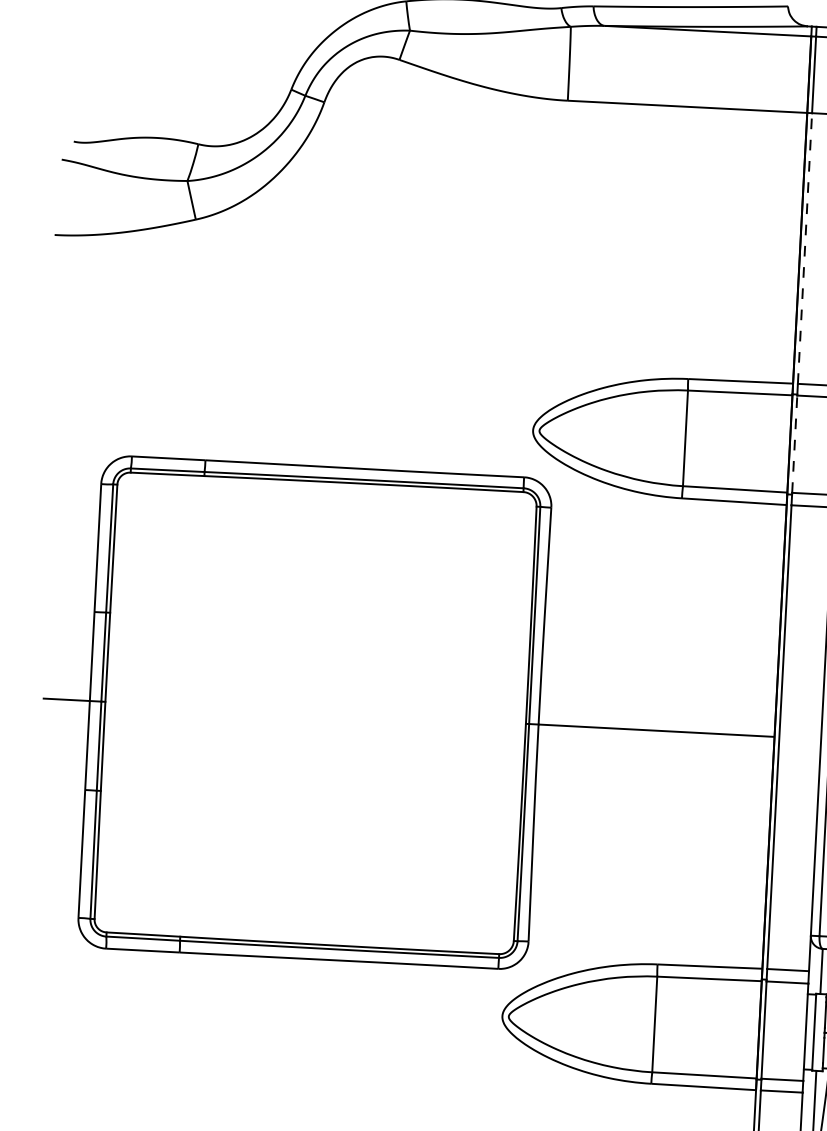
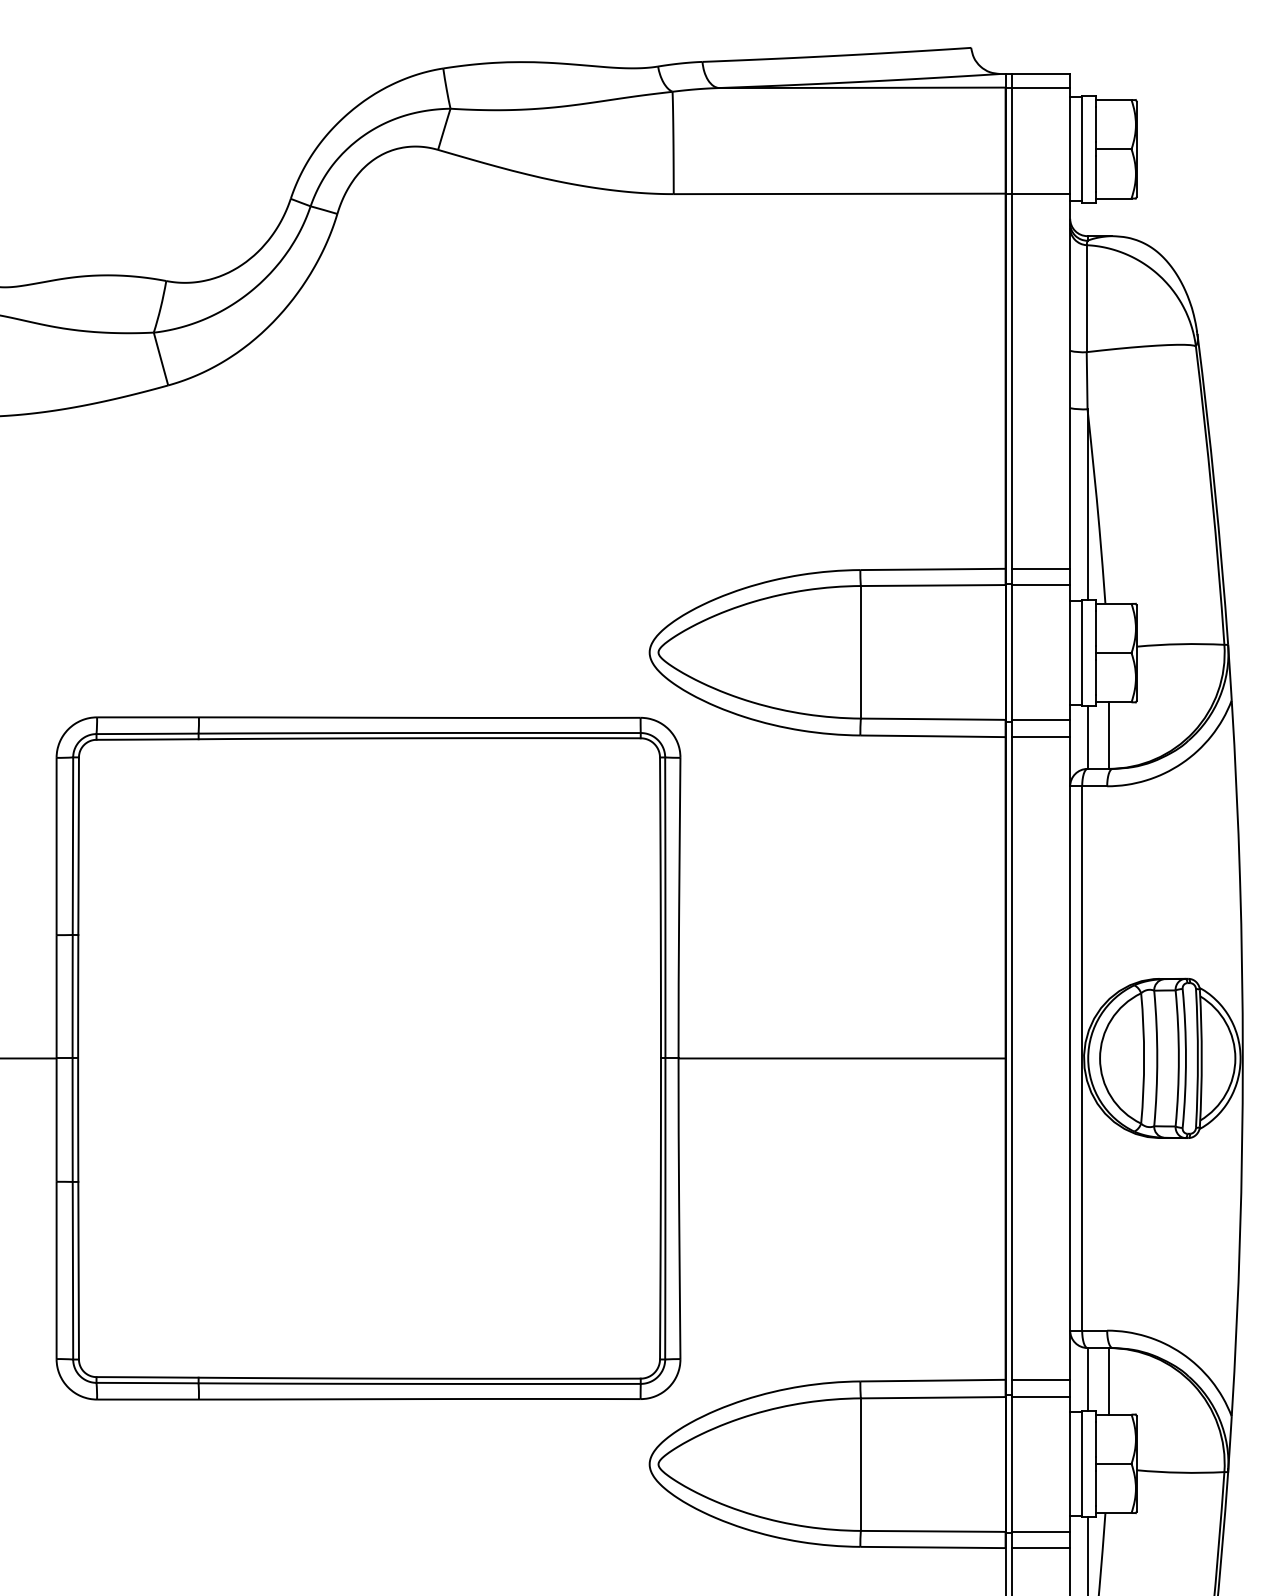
line: (805, 248) -> (1012, 381), dashed -> solid
line: (794, 443) -> (1012, 651), dashed -> solid

